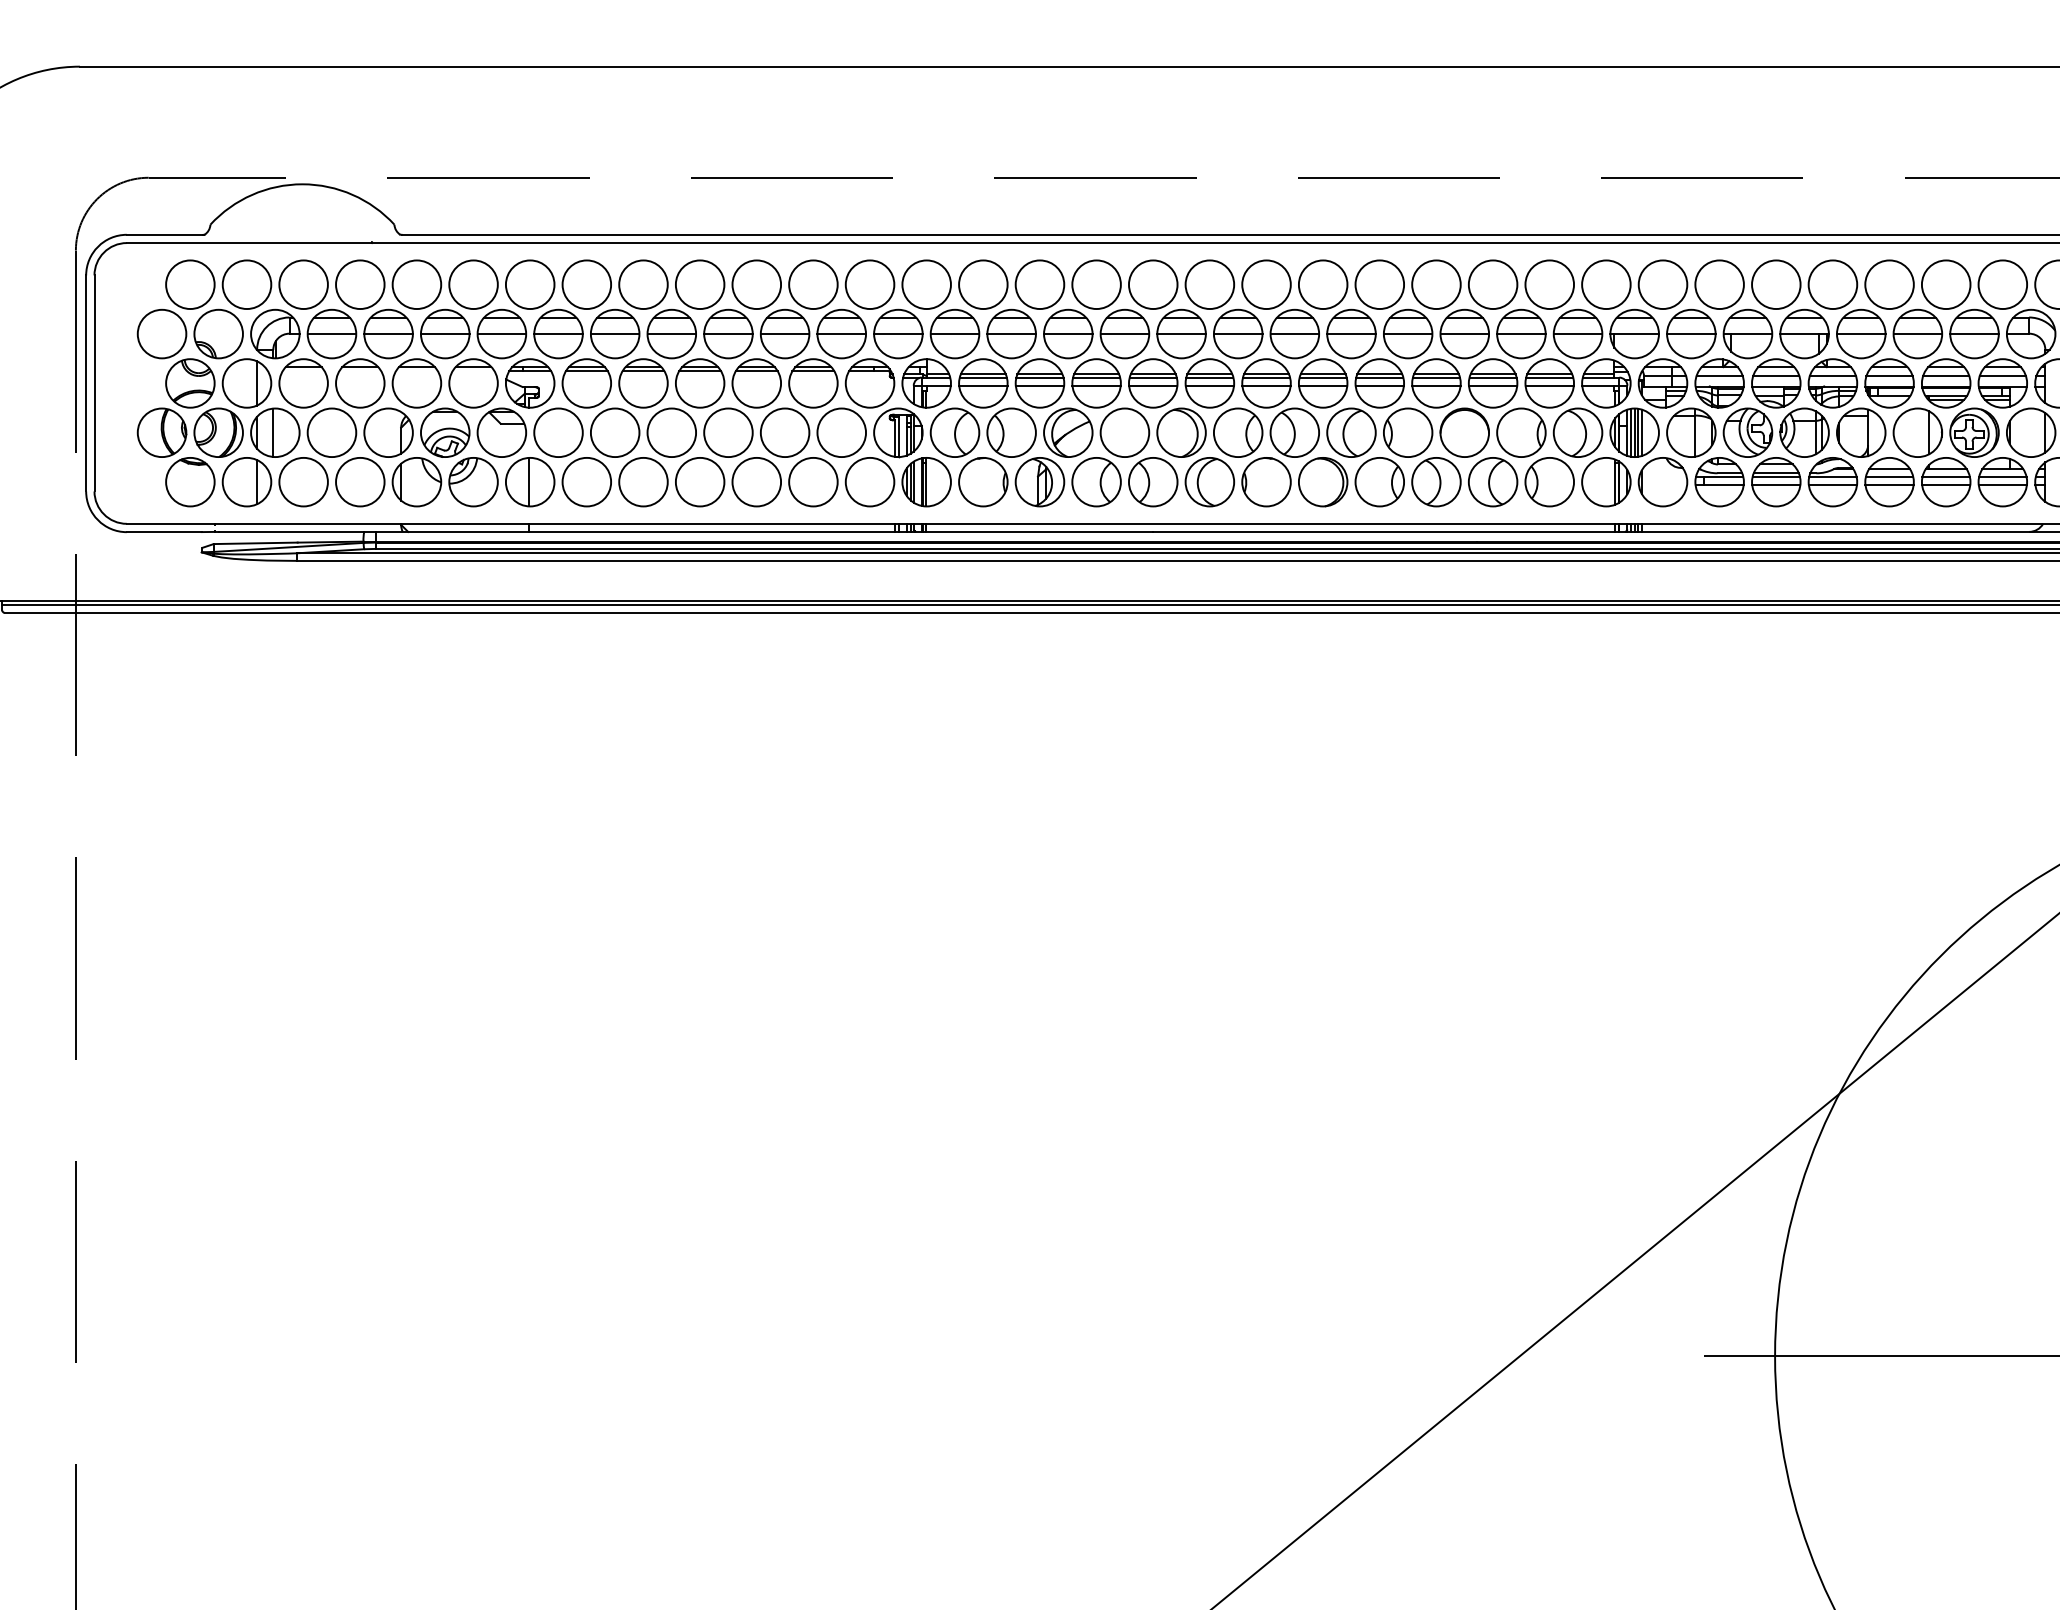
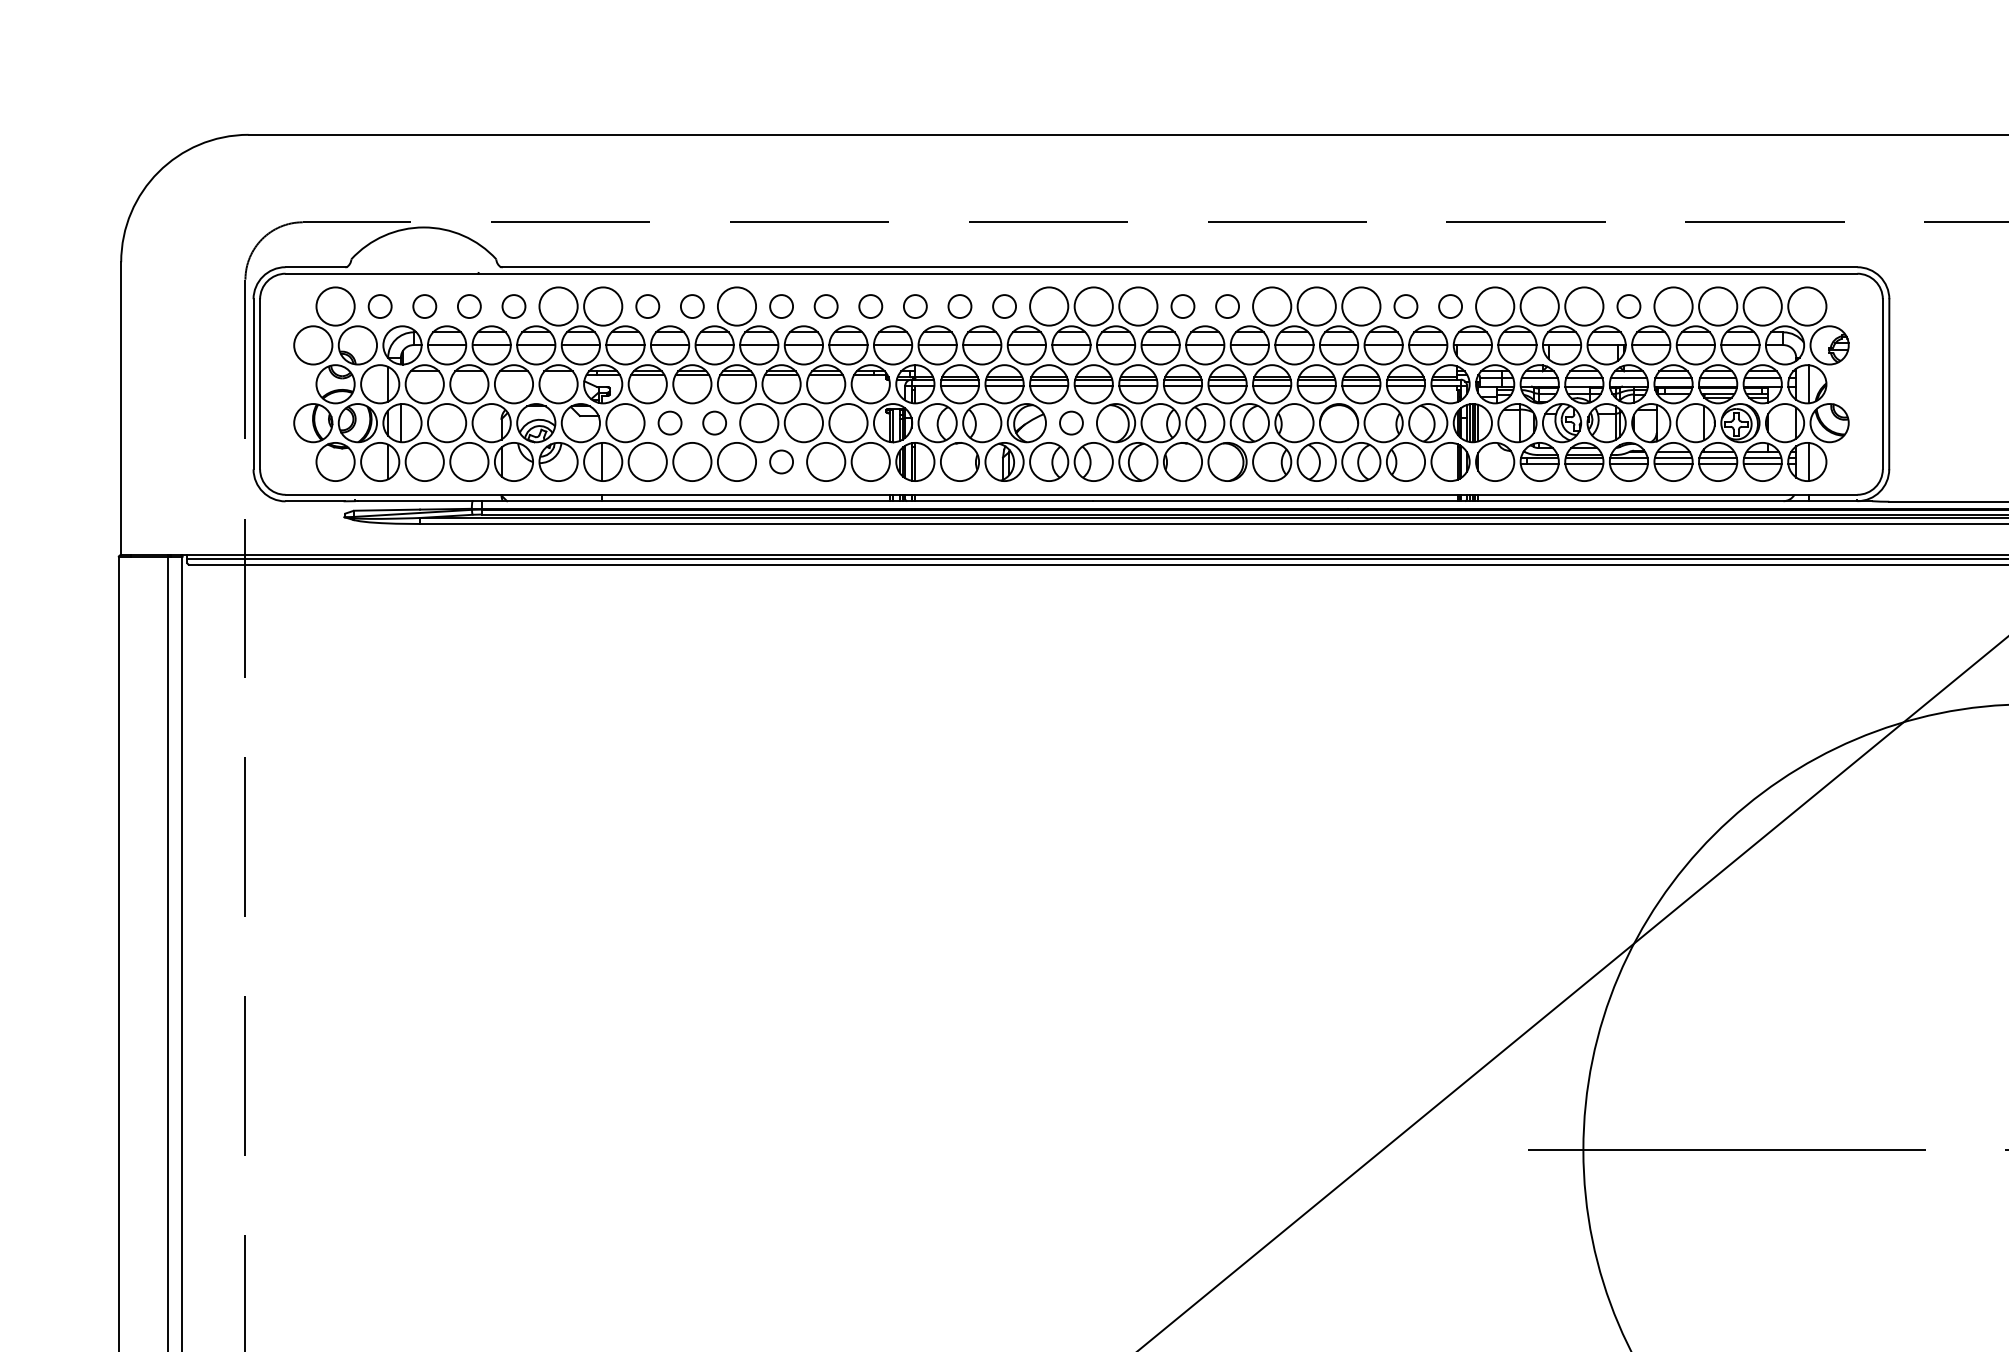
circle: (247, 284) -> (380, 306), size x0.6
circle: (303, 284) -> (424, 306), size x0.6
circle: (360, 284) -> (469, 306), size x0.6
circle: (416, 284) -> (513, 306), size x0.6
circle: (586, 284) -> (647, 306), size x0.6
circle: (643, 284) -> (692, 306), size x0.6
circle: (756, 284) -> (781, 306), size x0.6
circle: (813, 284) -> (826, 306), size x0.6
circle: (869, 284) -> (870, 306), size x0.6
circle: (926, 284) -> (915, 306), size x0.6
circle: (982, 284) -> (959, 306), size x0.6
circle: (1039, 284) -> (1004, 306), size x0.6
circle: (1265, 284) -> (1182, 306), size x0.6
circle: (1323, 284) -> (1227, 306), size x0.6
circle: (1549, 284) -> (1405, 306), size x0.6
circle: (1606, 284) -> (1450, 306), size x0.6
circle: (1832, 284) -> (1628, 306), size x0.6
circle: (614, 433) -> (669, 423), size x0.6
circle: (671, 433) -> (714, 423), size x0.6
circle: (1124, 433) -> (1071, 423), size x0.6
circle: (756, 481) -> (781, 461), size x0.6

